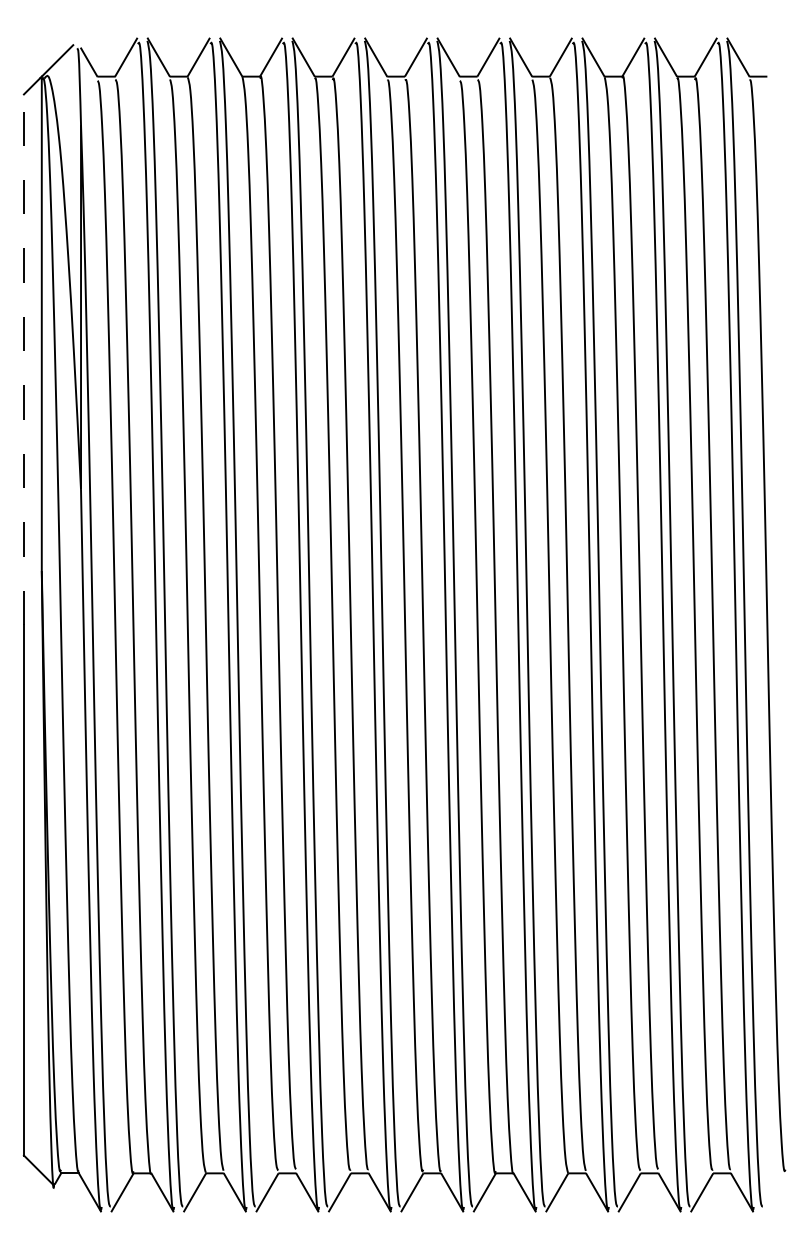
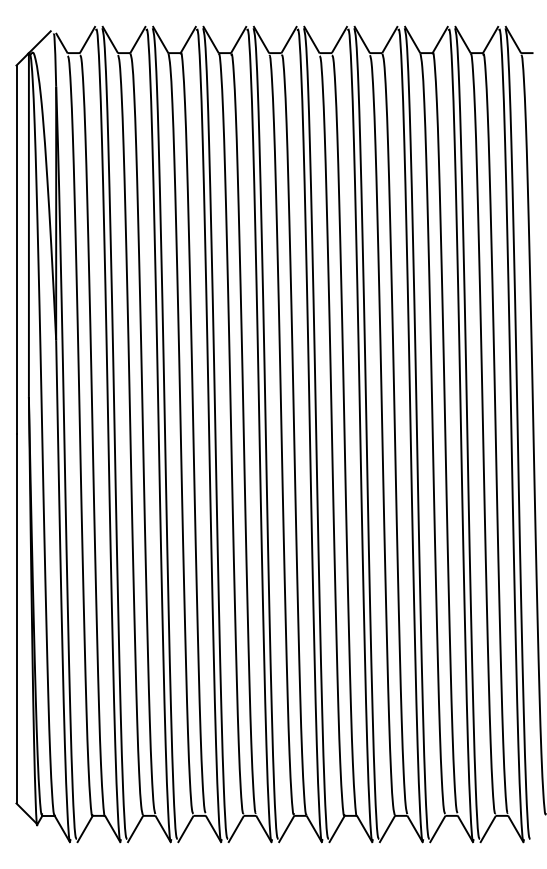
line: (23, 358) -> (16, 249), dashed -> solid

